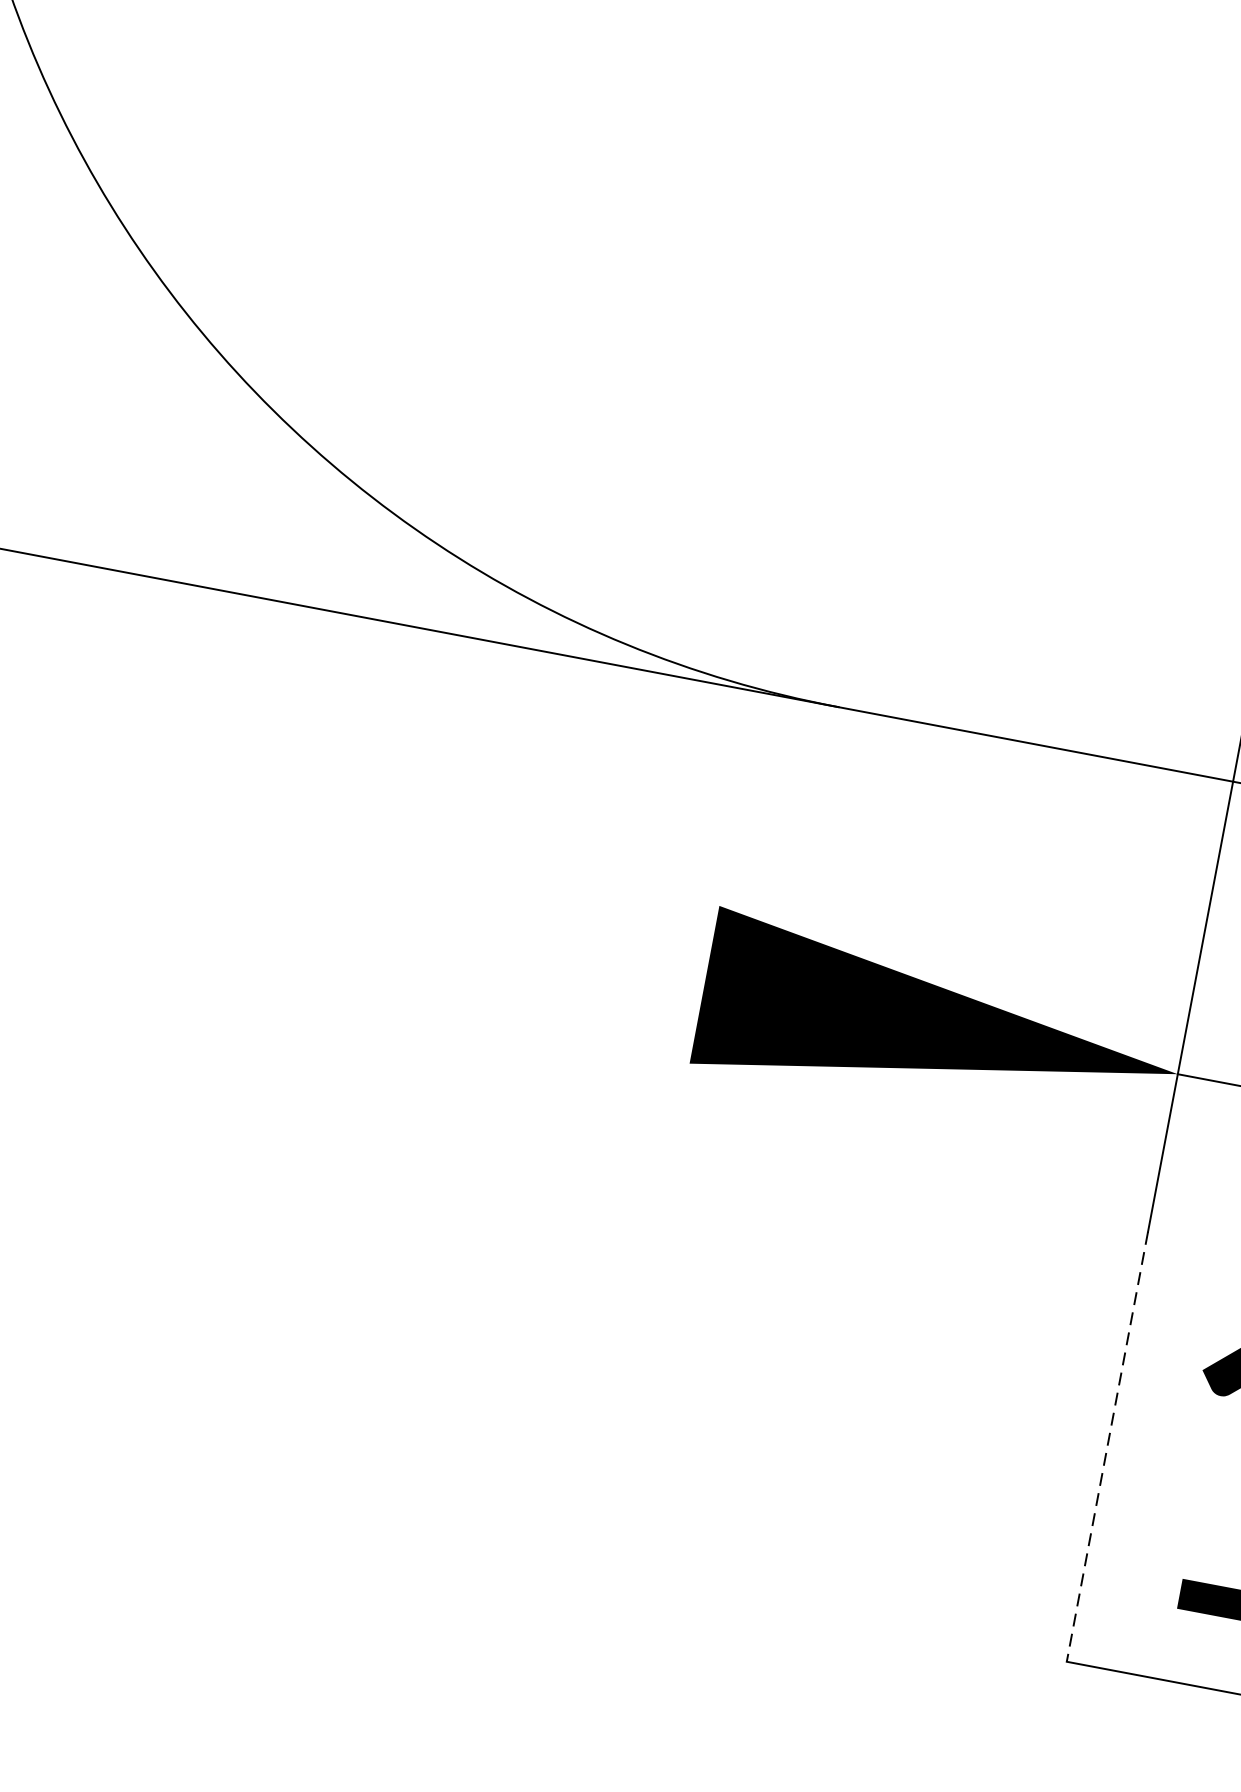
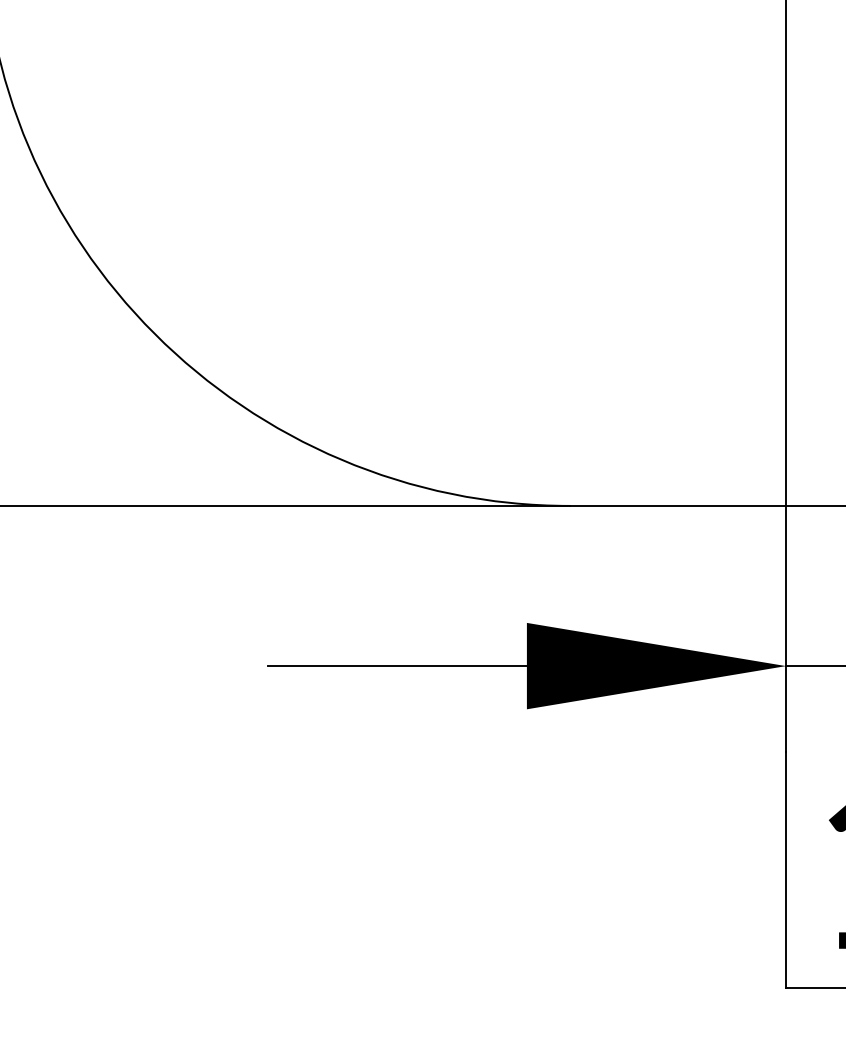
line: (466, 940) -> (396, 666), added
line: (1108, 1447) -> (786, 870), dashed -> solid

